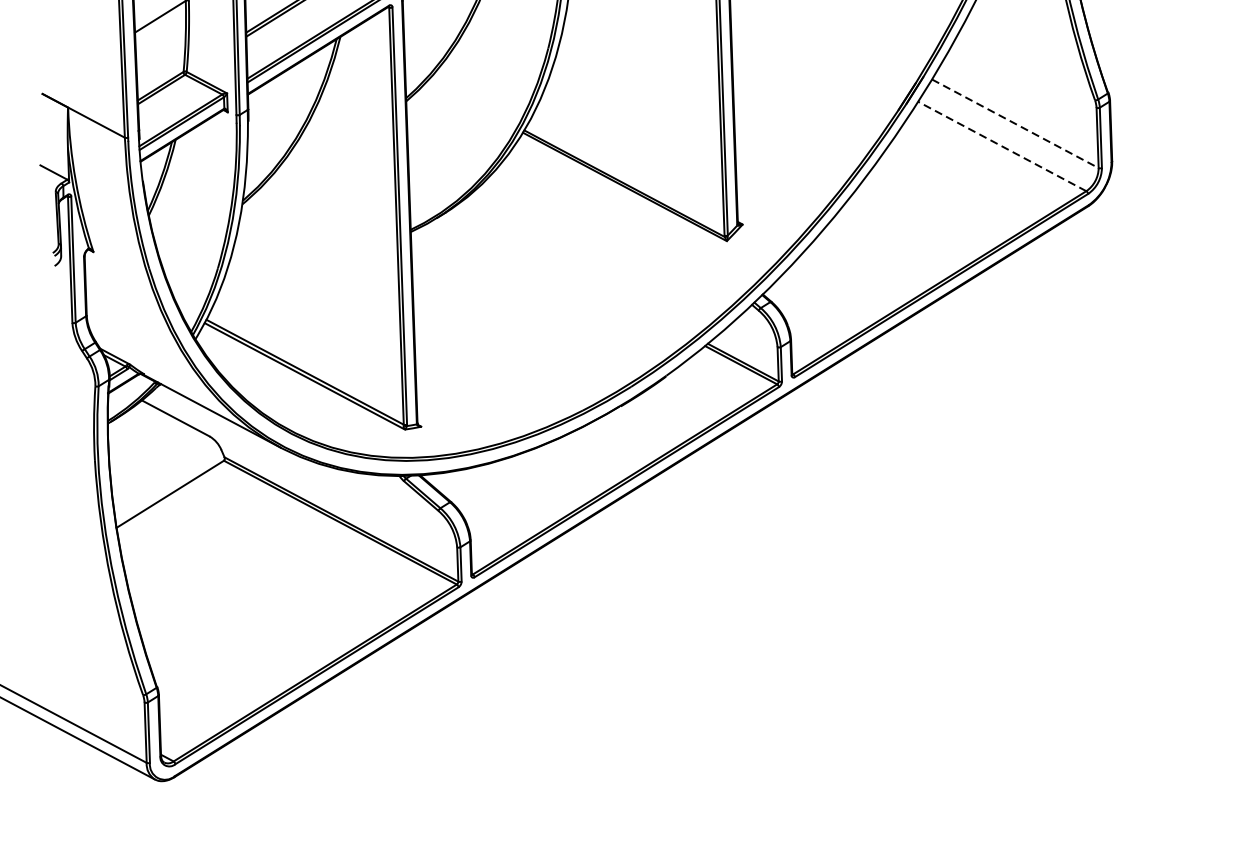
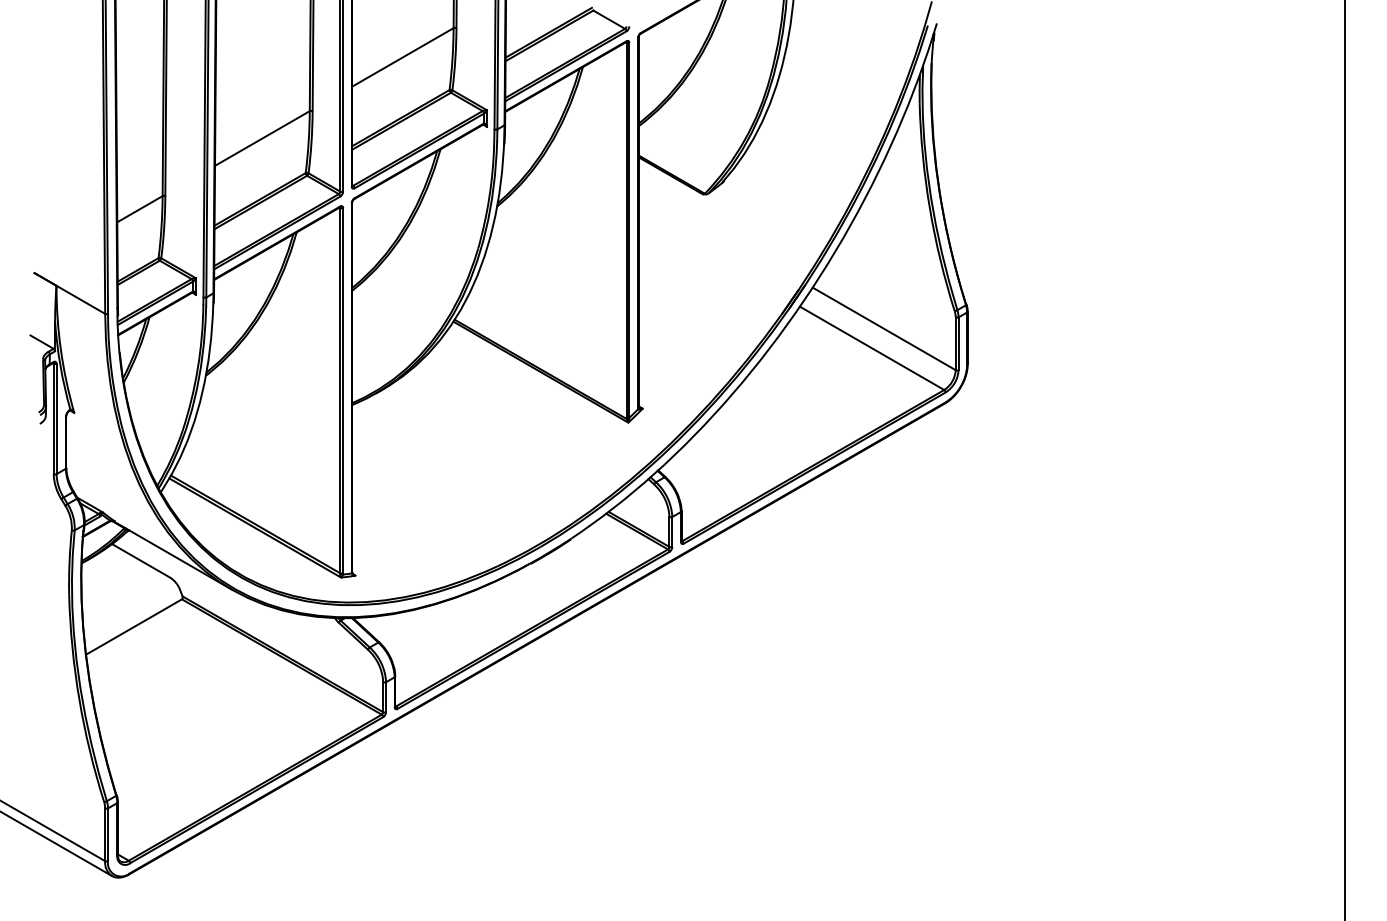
line: (1015, 123) -> (884, 328), dashed -> solid
line: (1001, 146) -> (871, 348), dashed -> solid

